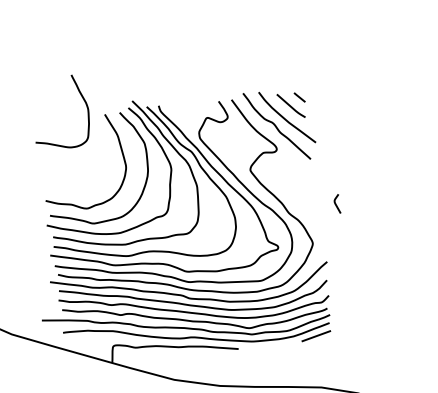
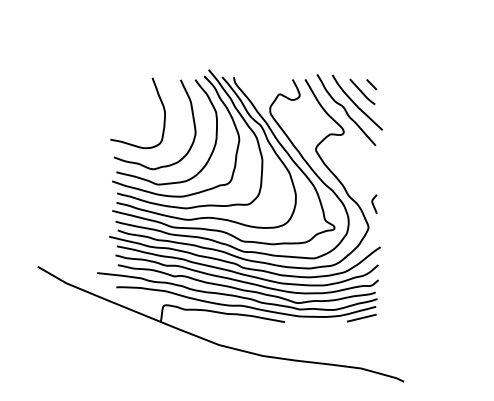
curve: (83, 101) -> (161, 104), moved
curve: (336, 203) -> (373, 203), moved

